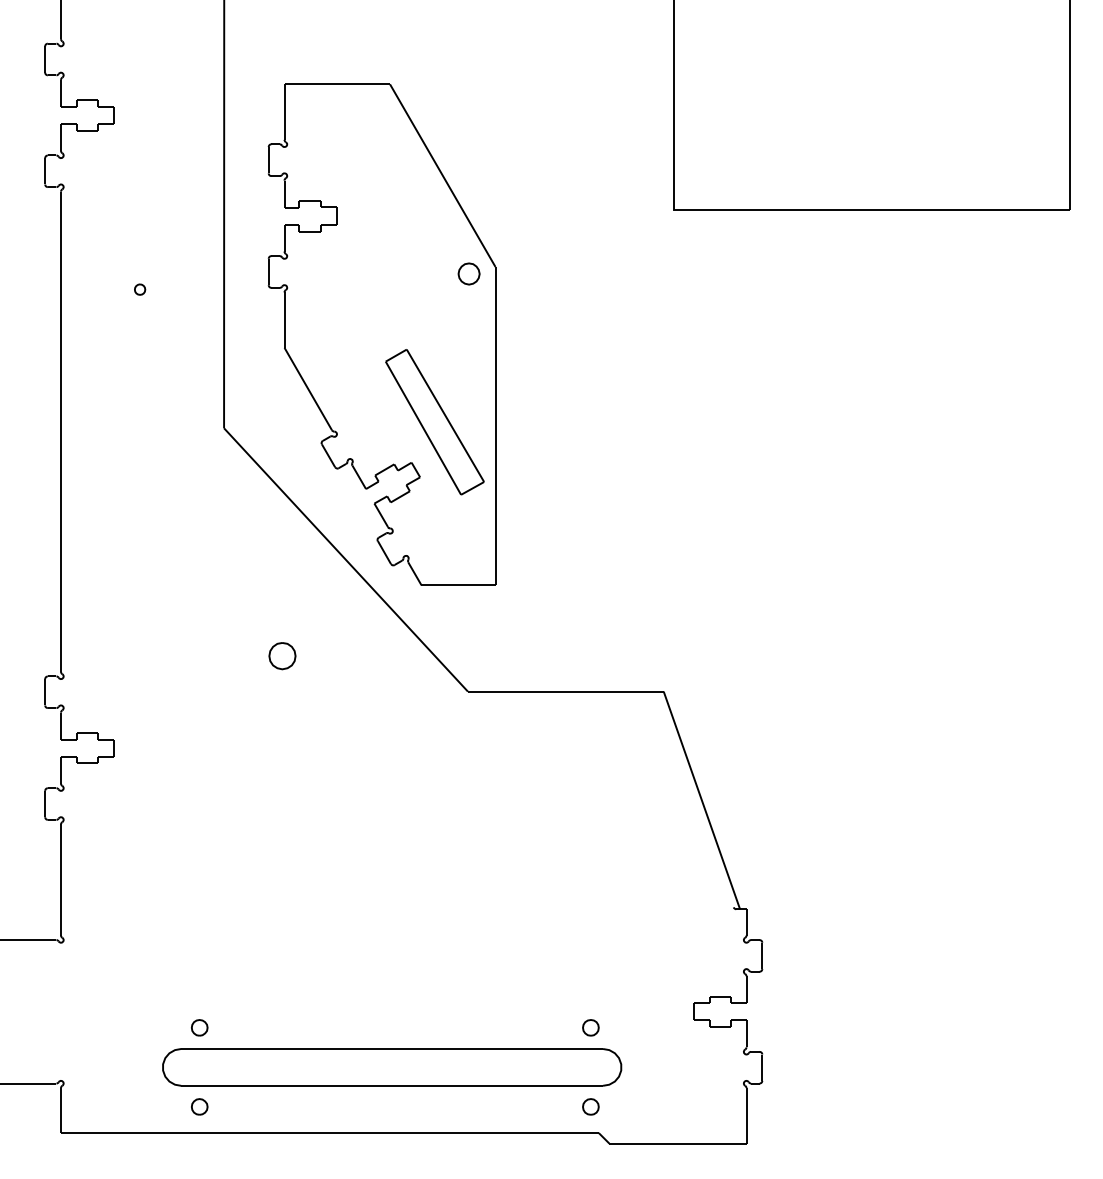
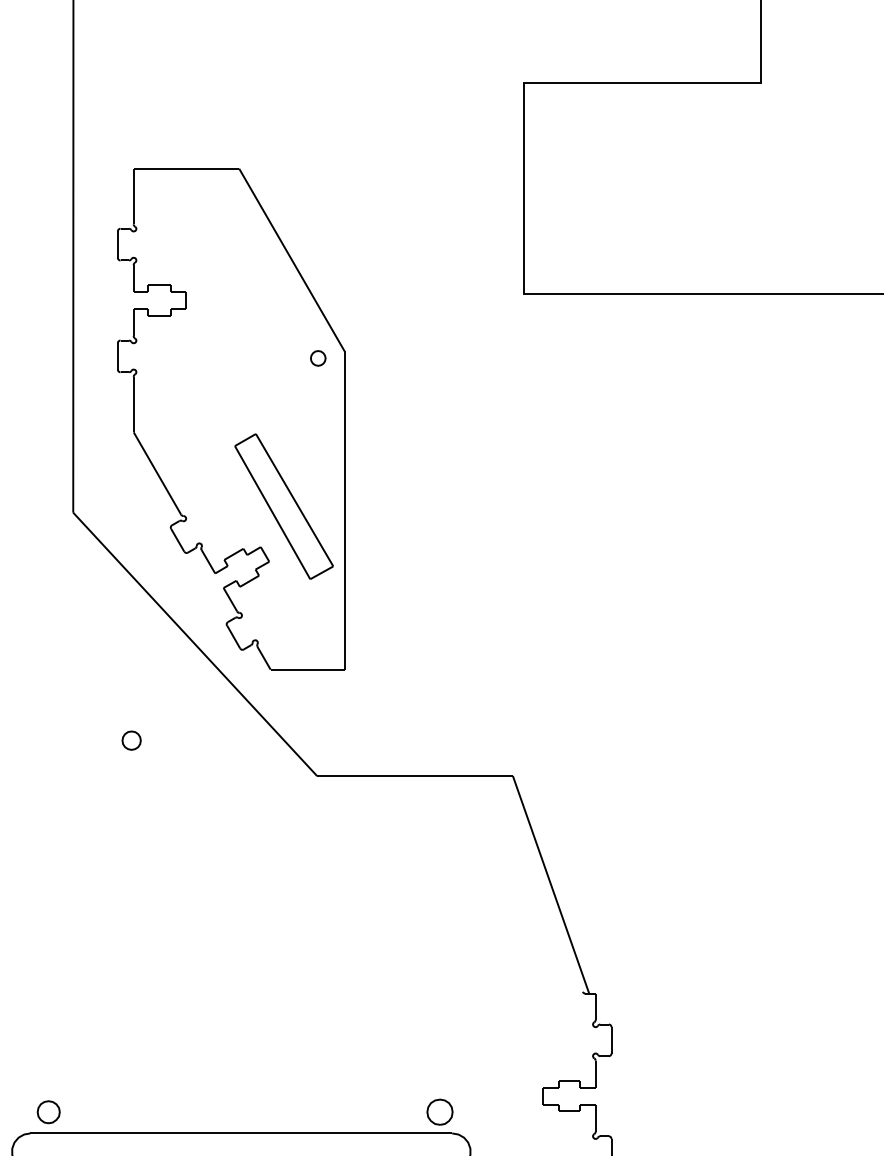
part: (468, 273) -> (317, 357), size x0.7
part: (282, 656) -> (131, 740), size x0.7
part: (199, 1027) -> (48, 1111), size x1.4
part: (590, 1027) -> (439, 1111), size x1.6

